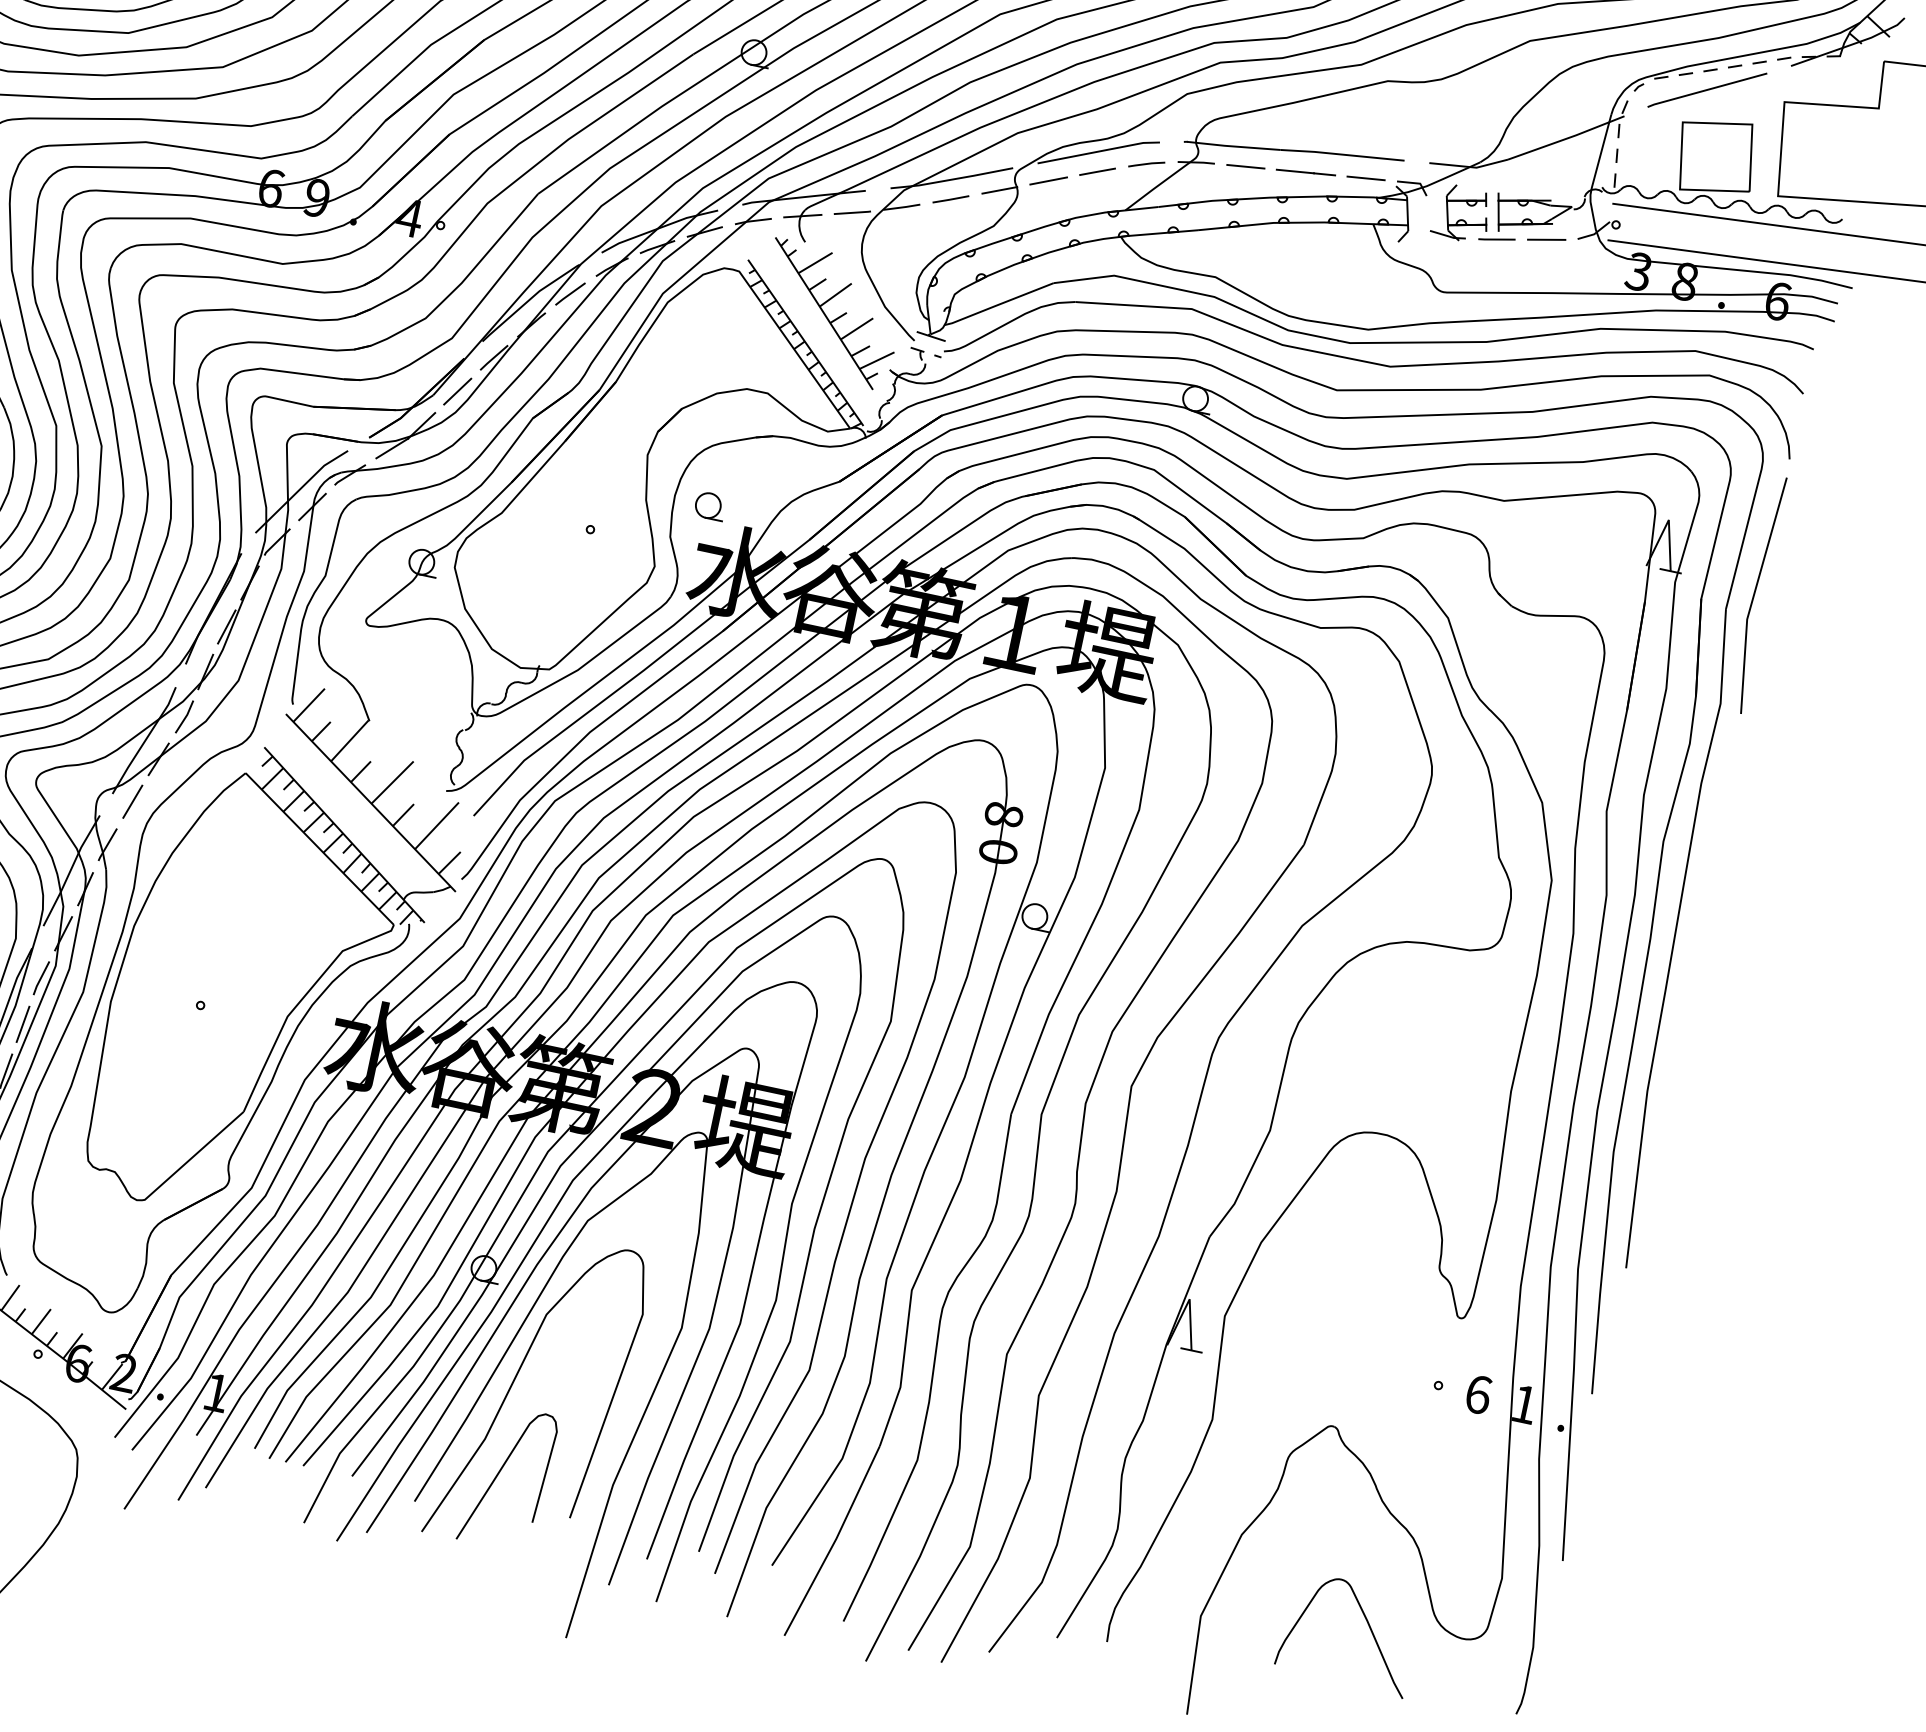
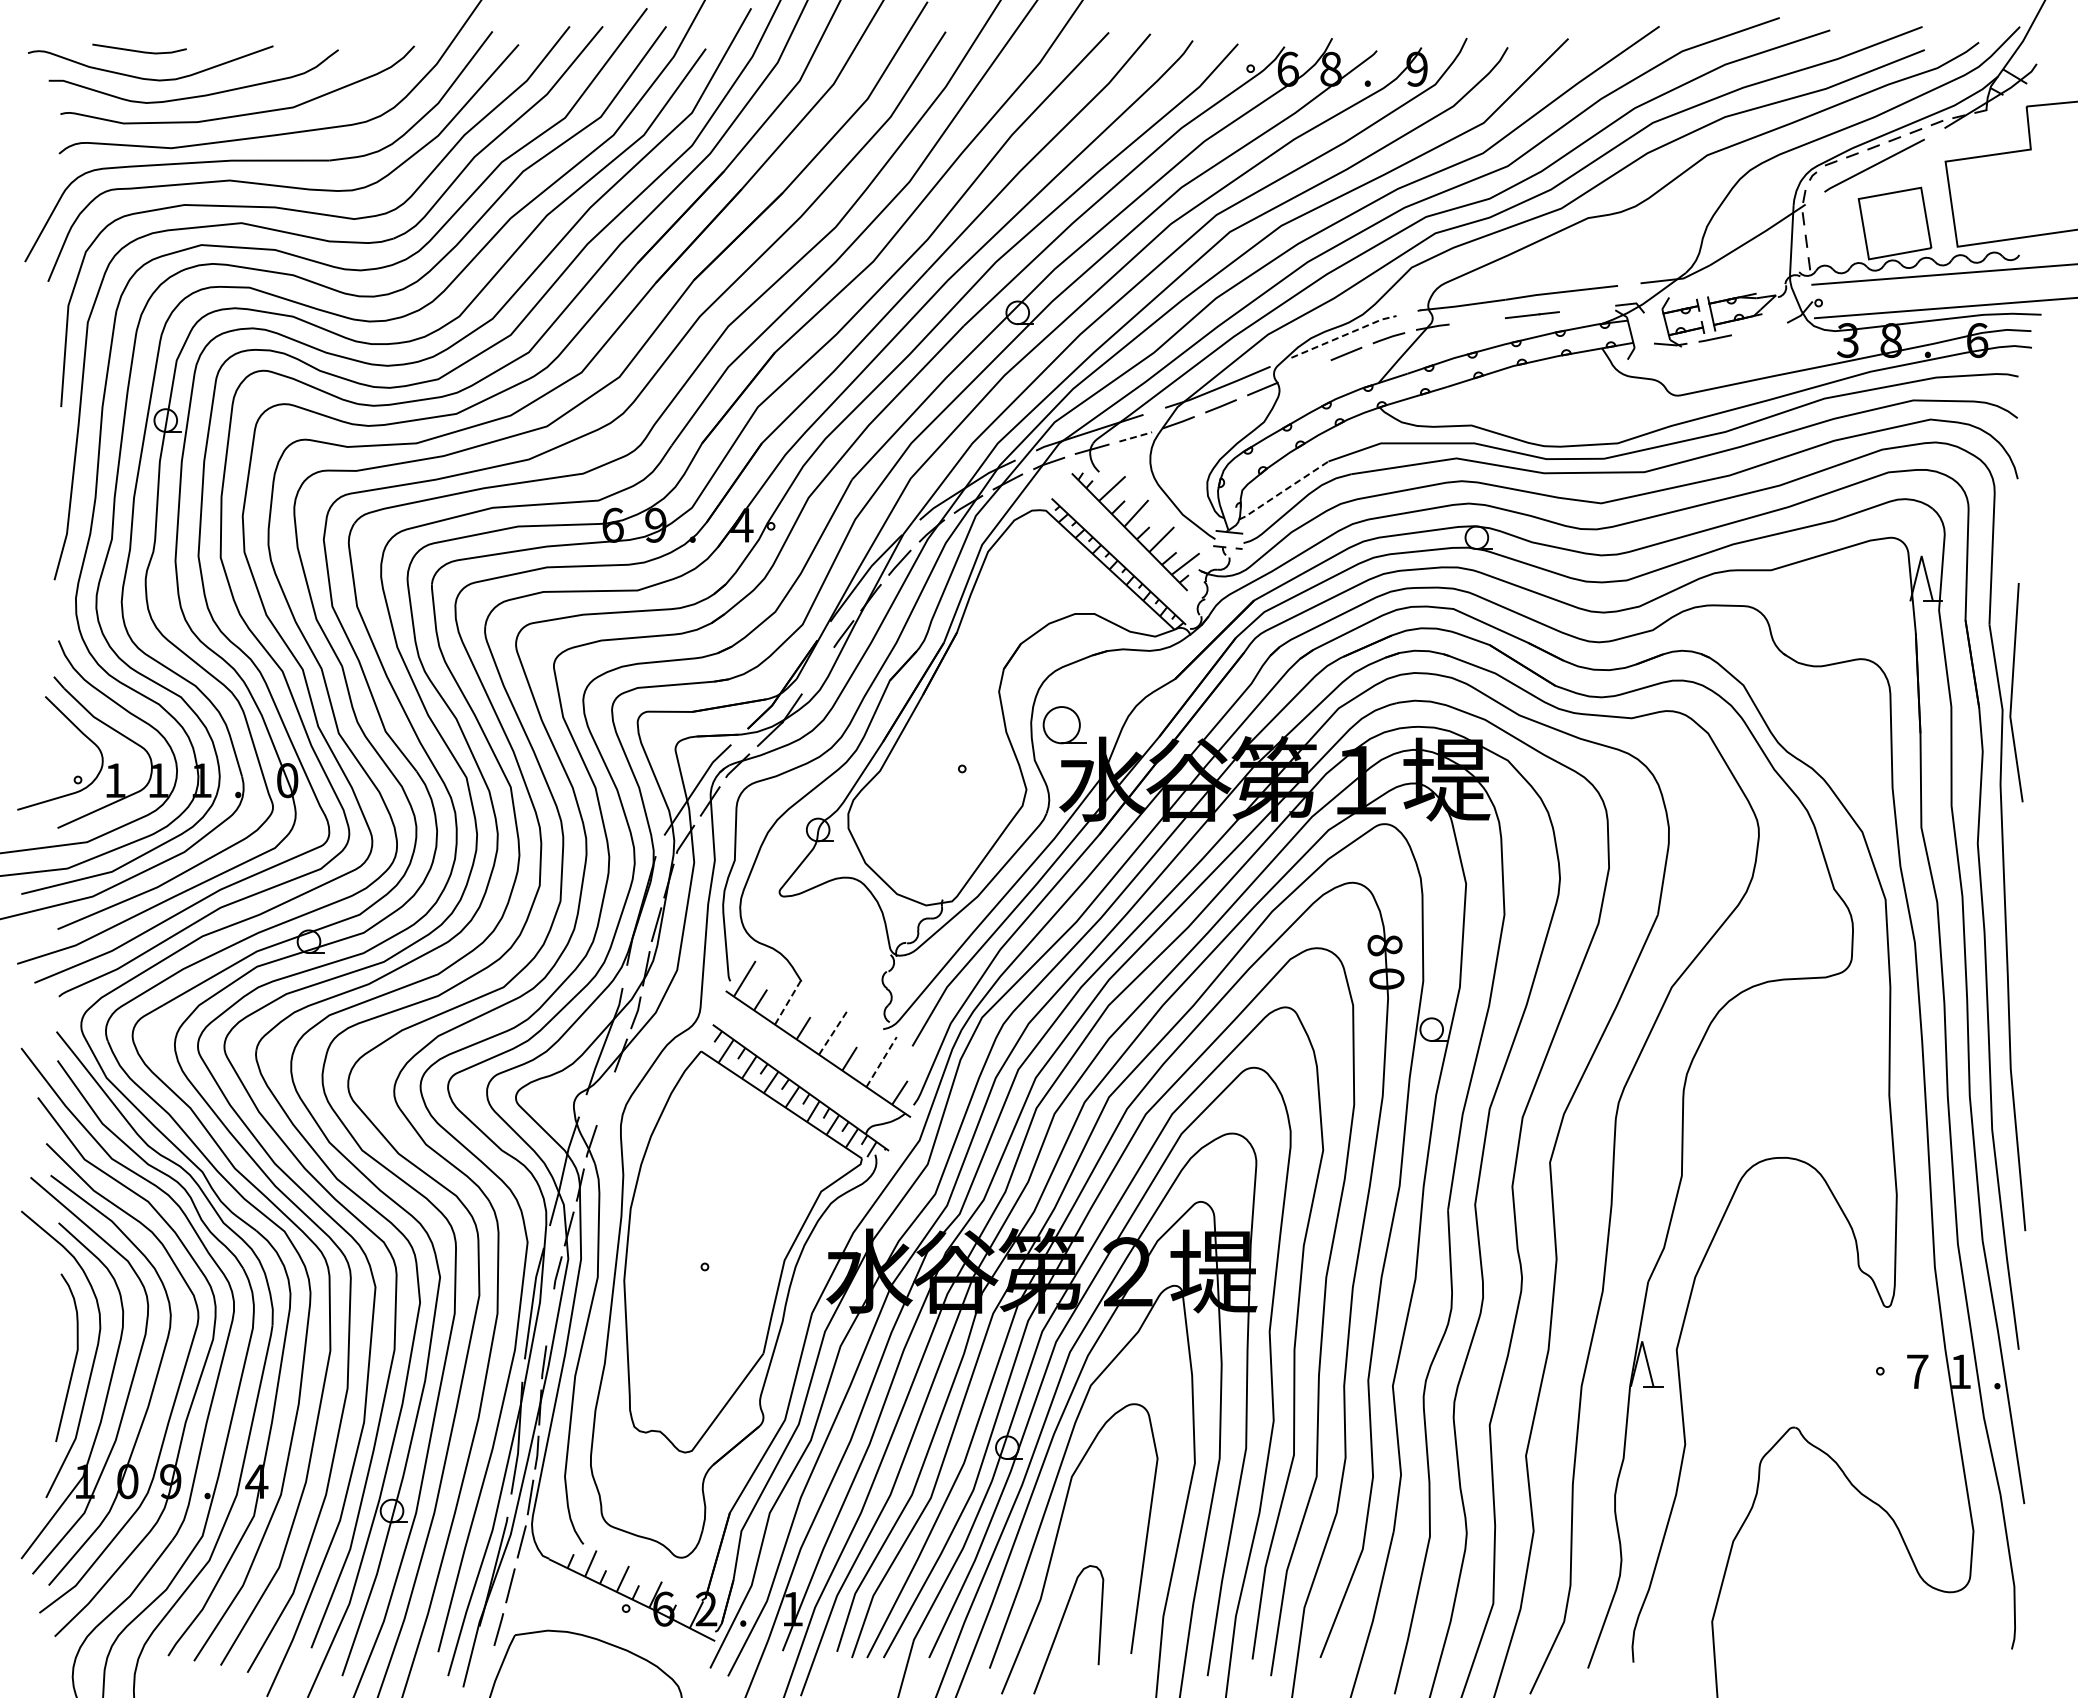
line: (1099, 151) -> (1344, 335), solid -> dashed
line: (1245, 166) -> (1477, 321), removed
line: (1365, 177) -> (1586, 308), removed
line: (1048, 181) -> (1304, 371), removed
line: (853, 212) -> (1136, 436), solid -> dashed
line: (1546, 239) -> (1759, 329), removed
line: (997, 304) -> (1282, 491), solid -> dashed
line: (457, 391) -> (817, 671), removed
part: (710, 506) -> (1064, 725), size x1.6
line: (1755, 593) -> (2012, 692), moved
line: (350, 740) -> (788, 1002), solid -> dashed
line: (393, 782) -> (834, 1031), solid -> dashed
line: (132, 801) -> (605, 1098), removed
line: (437, 825) -> (881, 1061), solid -> dashed
line: (22, 1024) -> (549, 1317), removed
text: (1478, 1394) -> (1917, 1371), 6 -> 7
curve: (1368, 1626) -> (1863, 1599), removed

